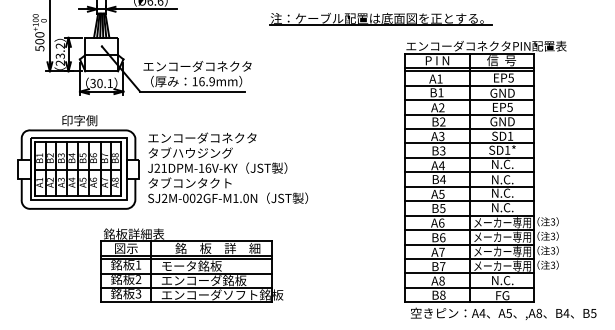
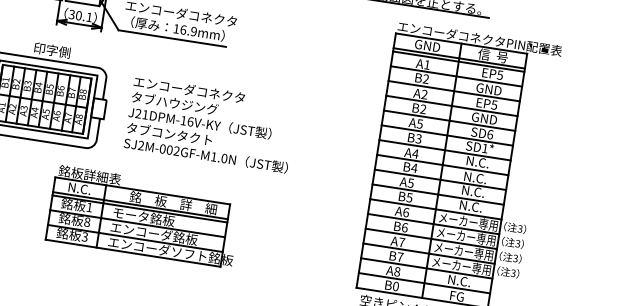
text: (437, 60) -> (427, 45), P I N -> GND
text: (440, 92) -> (425, 78), B1 -> B2
text: (441, 135) -> (419, 122), A3 -> A5
text: (510, 135) -> (490, 133), SD1 -> SD6
text: (228, 167) -> (211, 124), moved
text: (126, 248) -> (79, 188), 図示 -> N.C.
text: (138, 279) -> (87, 222), 2 -> 8
text: (442, 295) -> (395, 286), B8 -> B0

